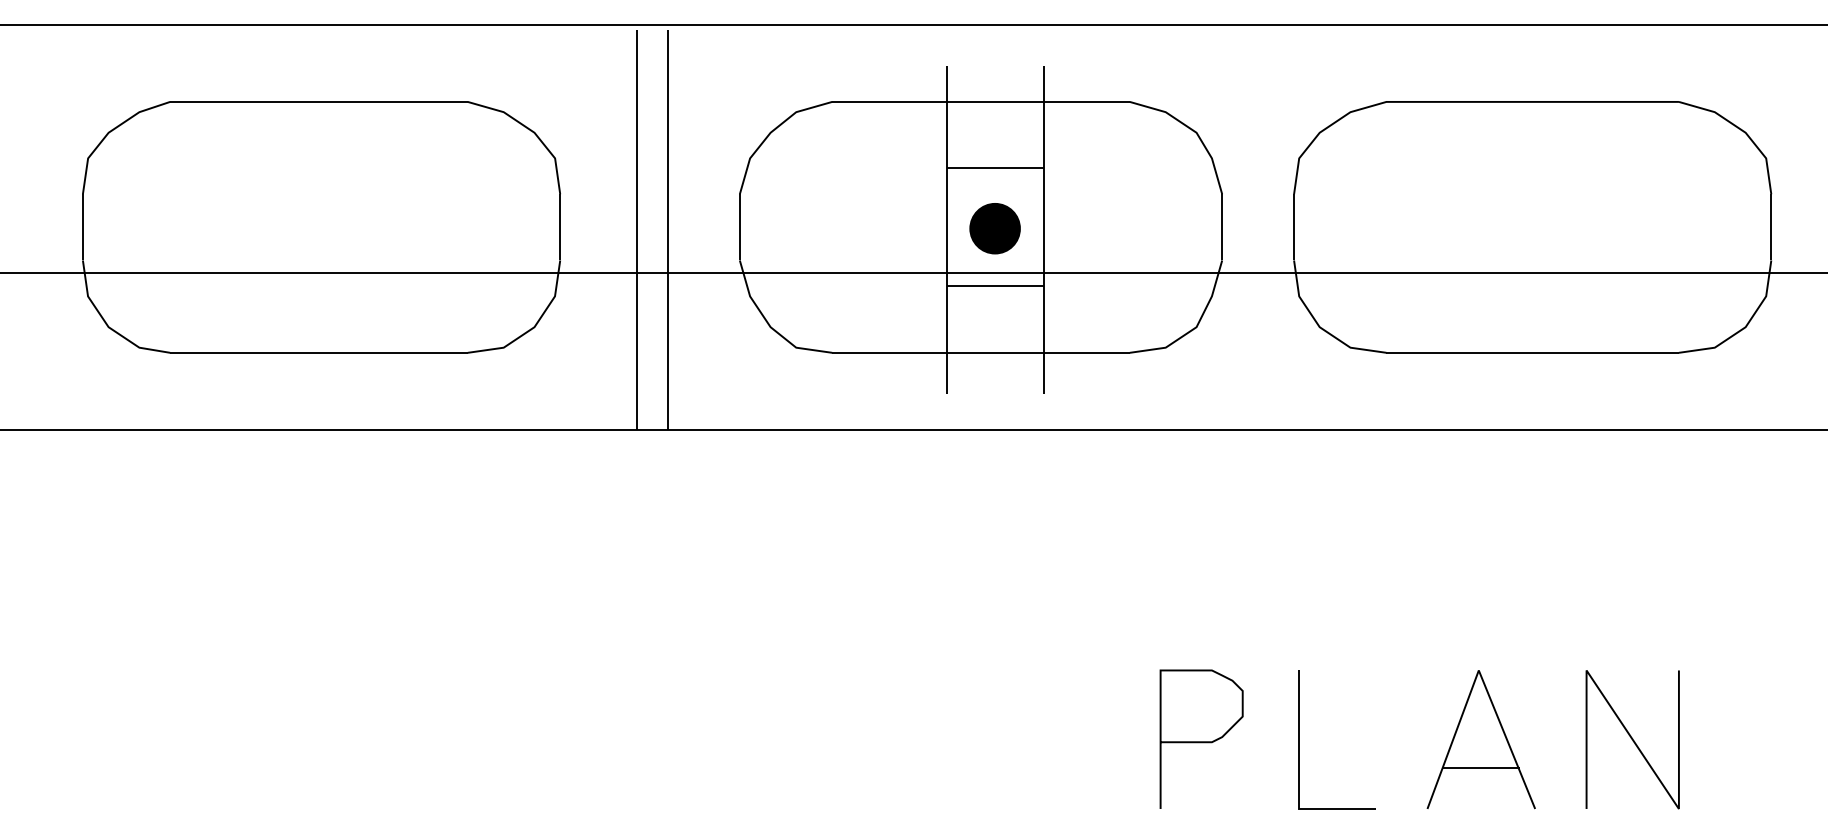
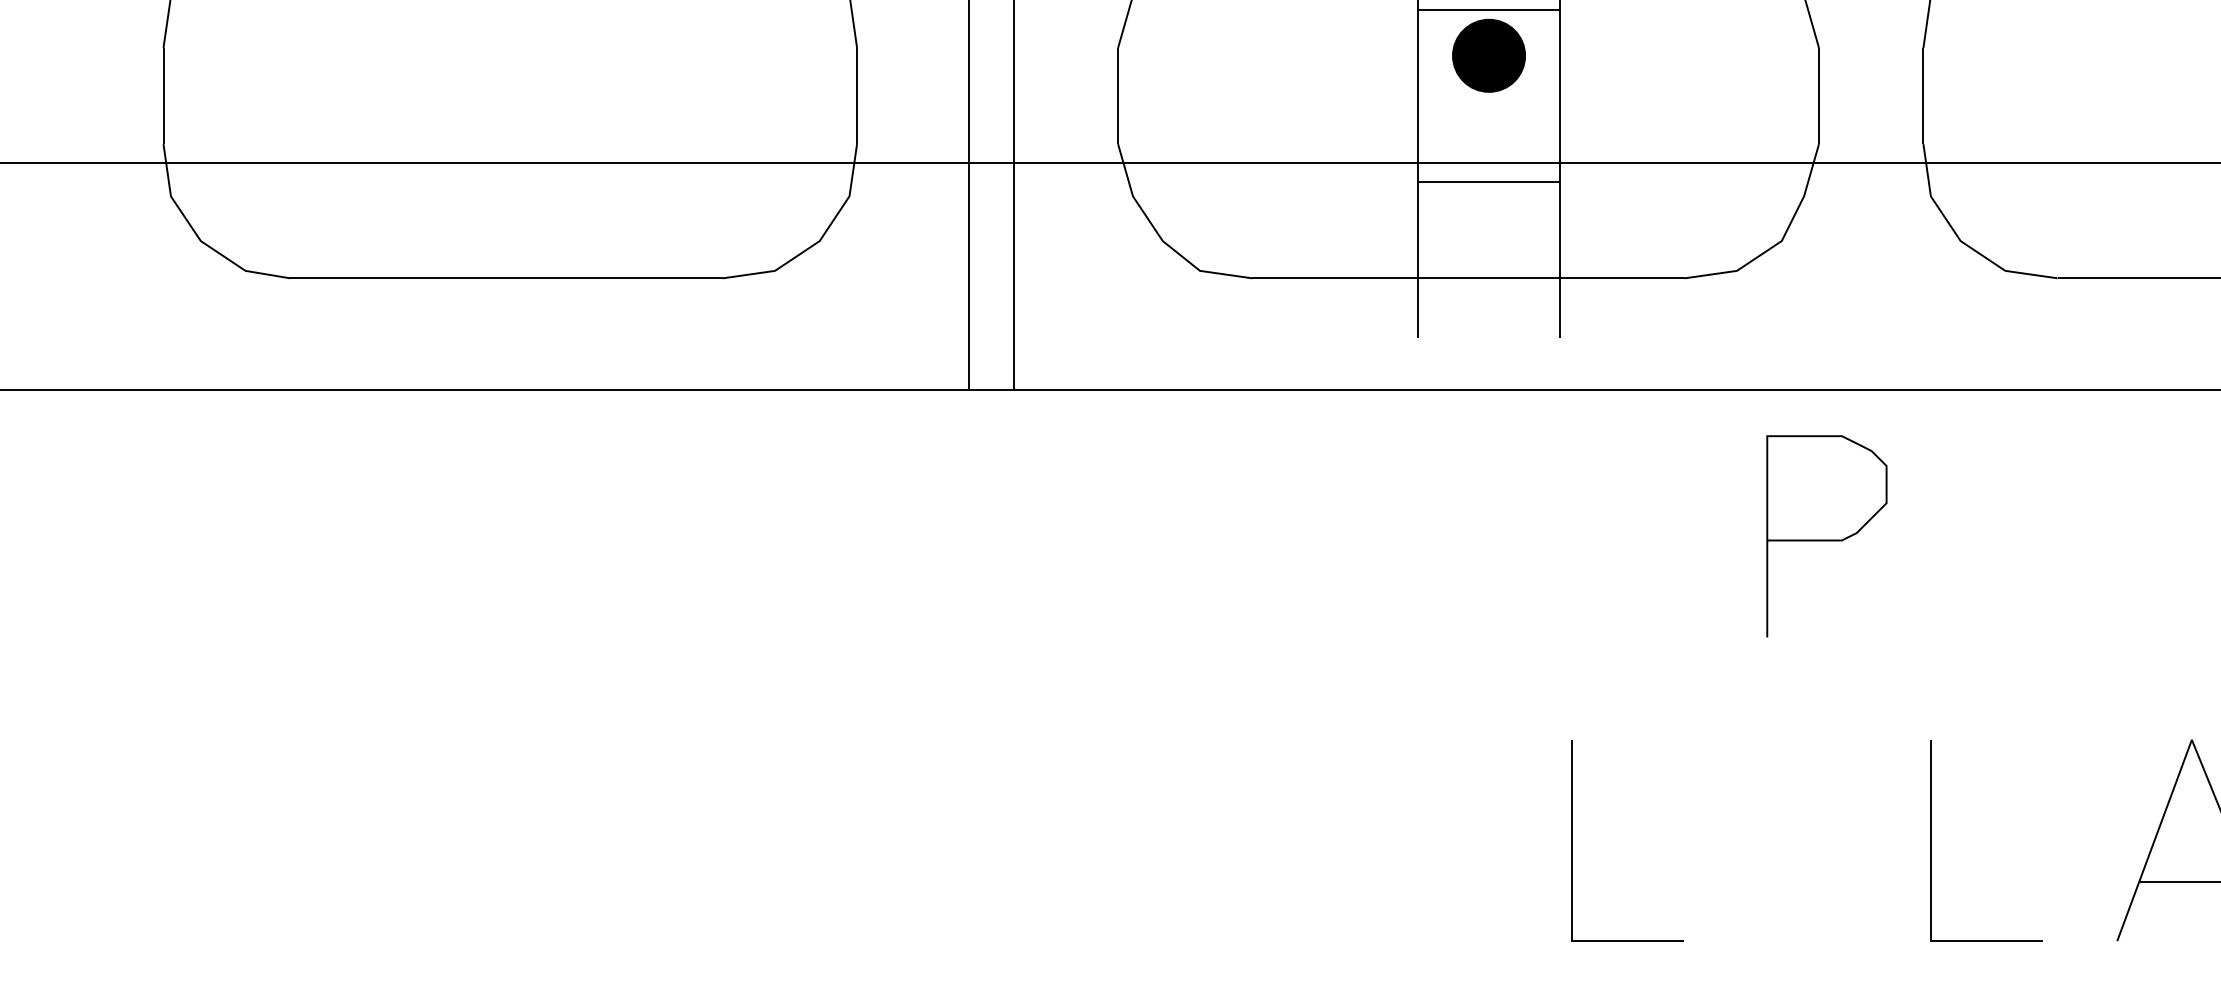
part: (994, 228) -> (1488, 55), moved
line: (1052, 739) -> (1572, 840), added
curve: (1201, 741) -> (1826, 539), moved

